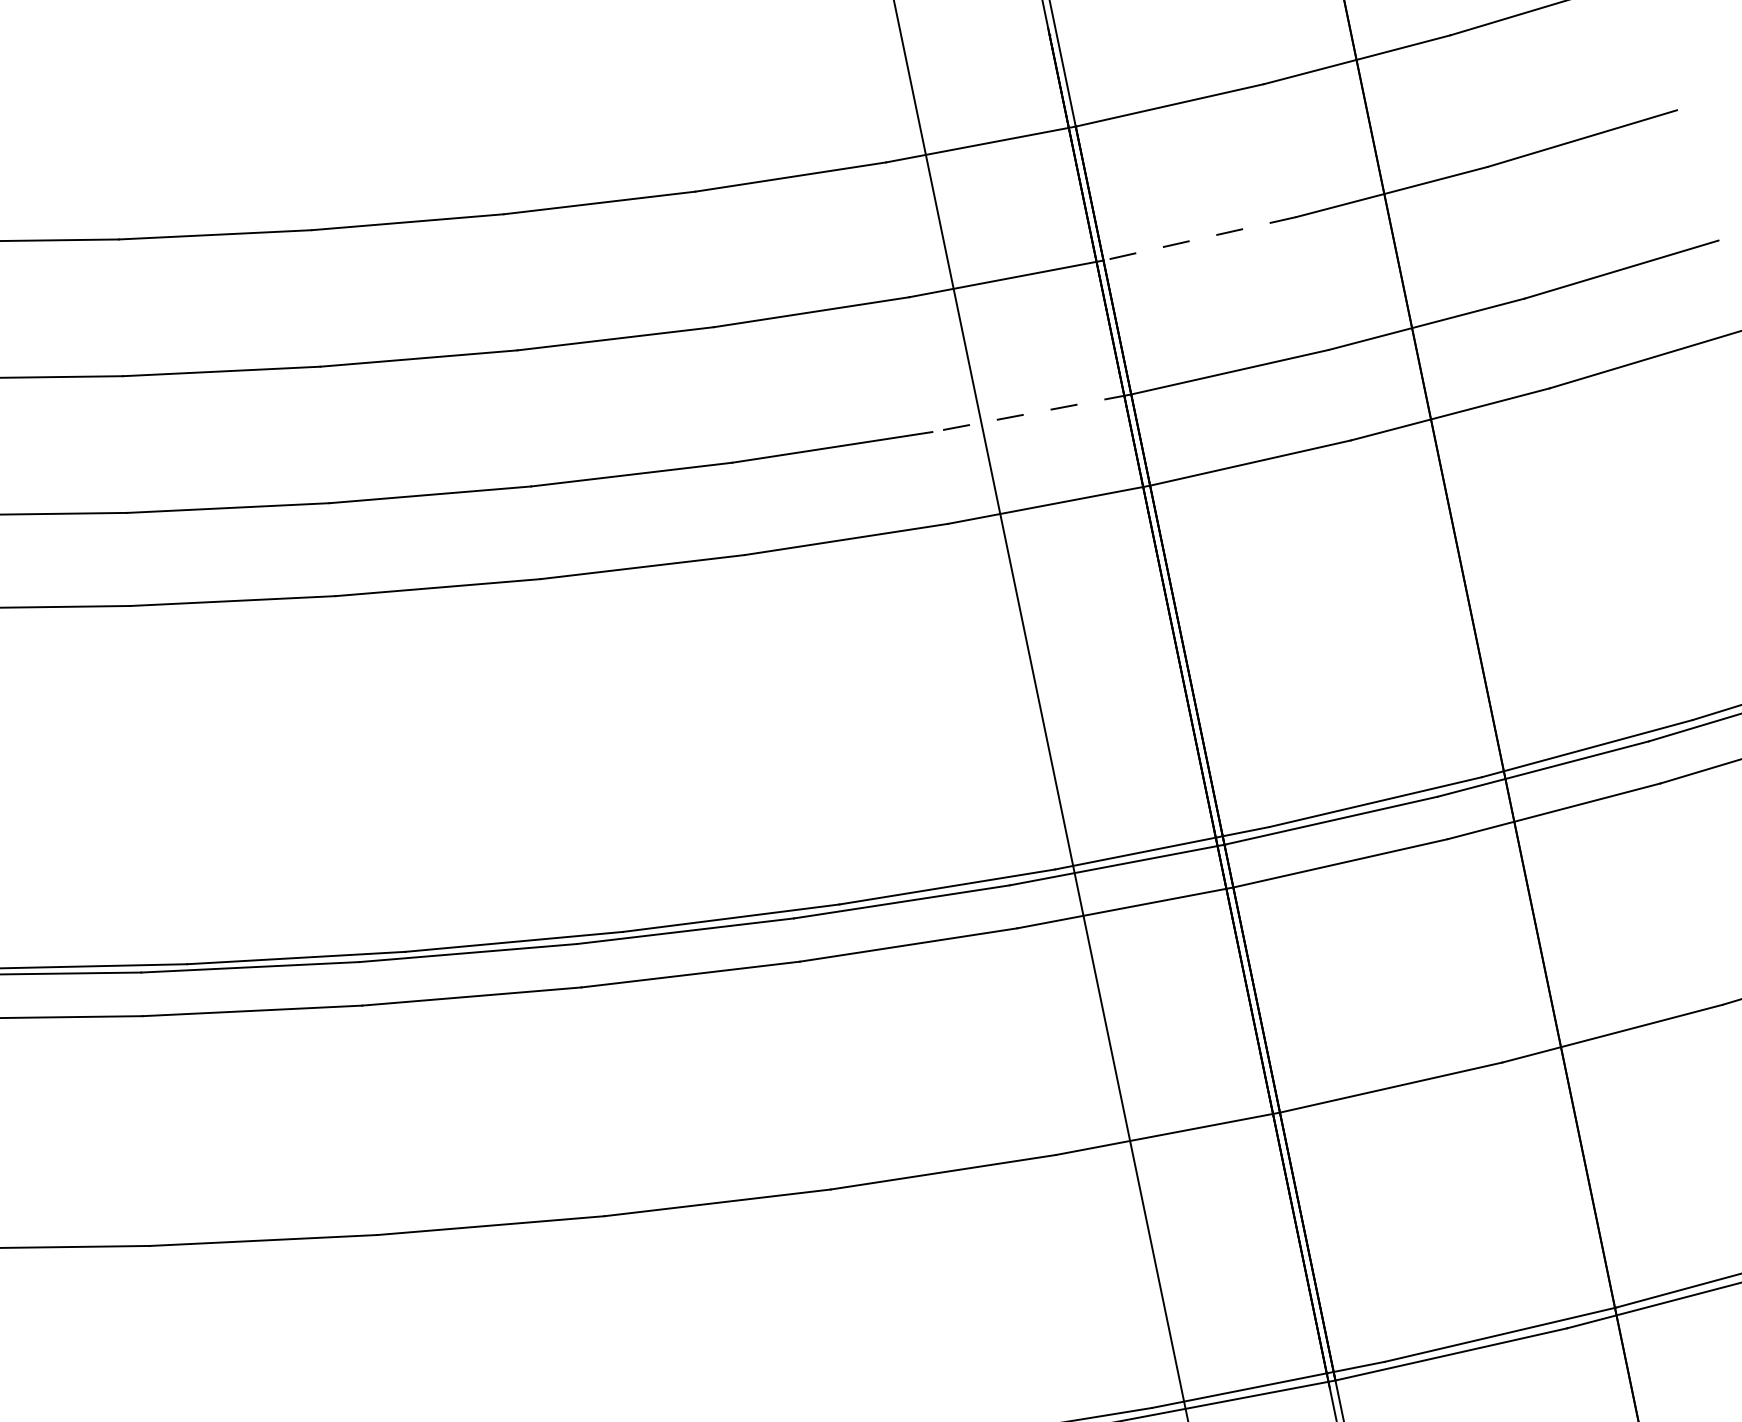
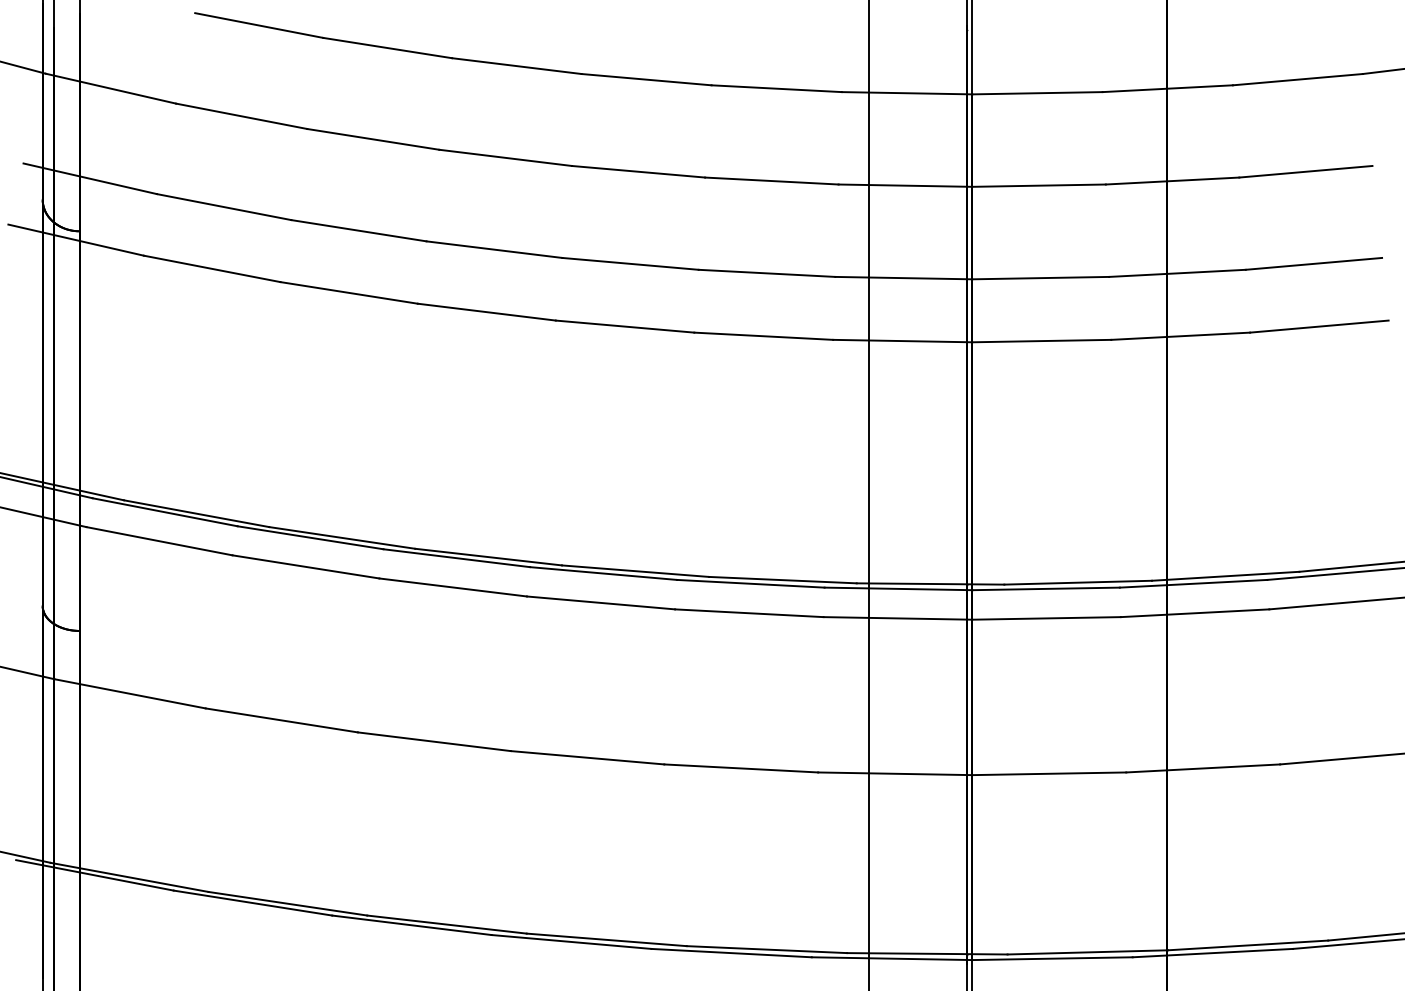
line: (1200, 238) -> (1039, 185), dashed -> solid
line: (1031, 413) -> (903, 278), dashed -> solid

